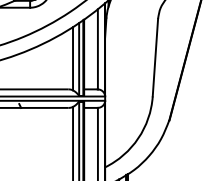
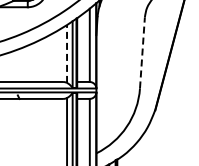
line: (155, 57) -> (142, 52), solid -> dashed
line: (73, 58) -> (67, 53), solid -> dashed

